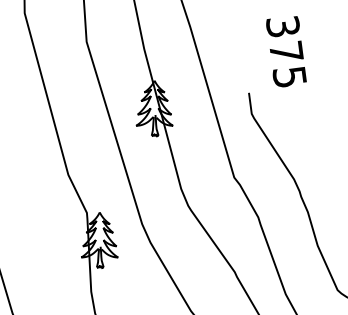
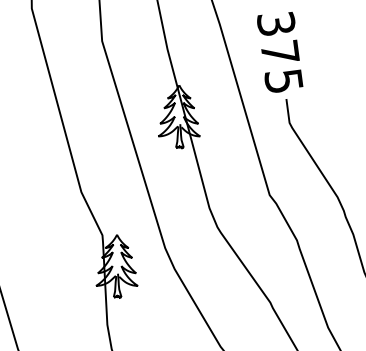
text: (286, 51) -> (280, 52), moved

